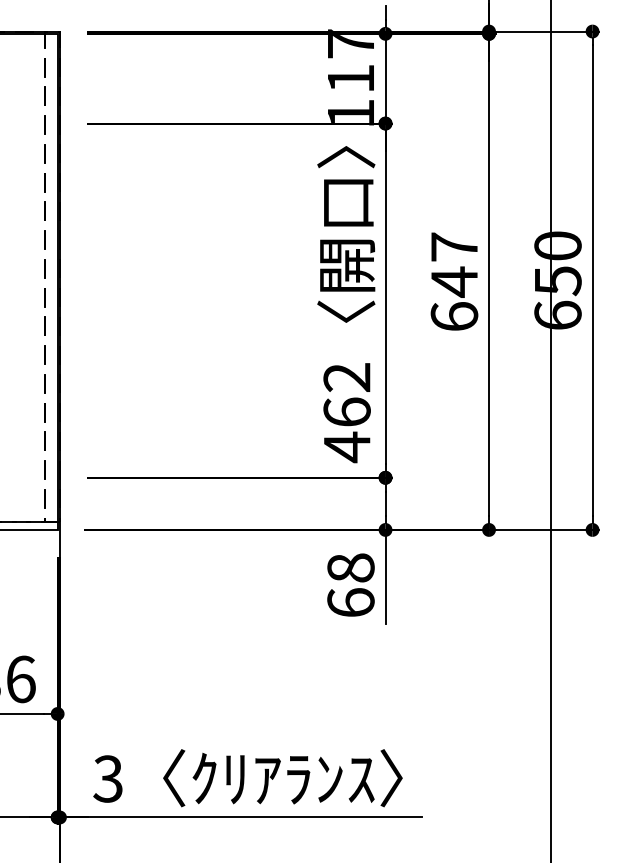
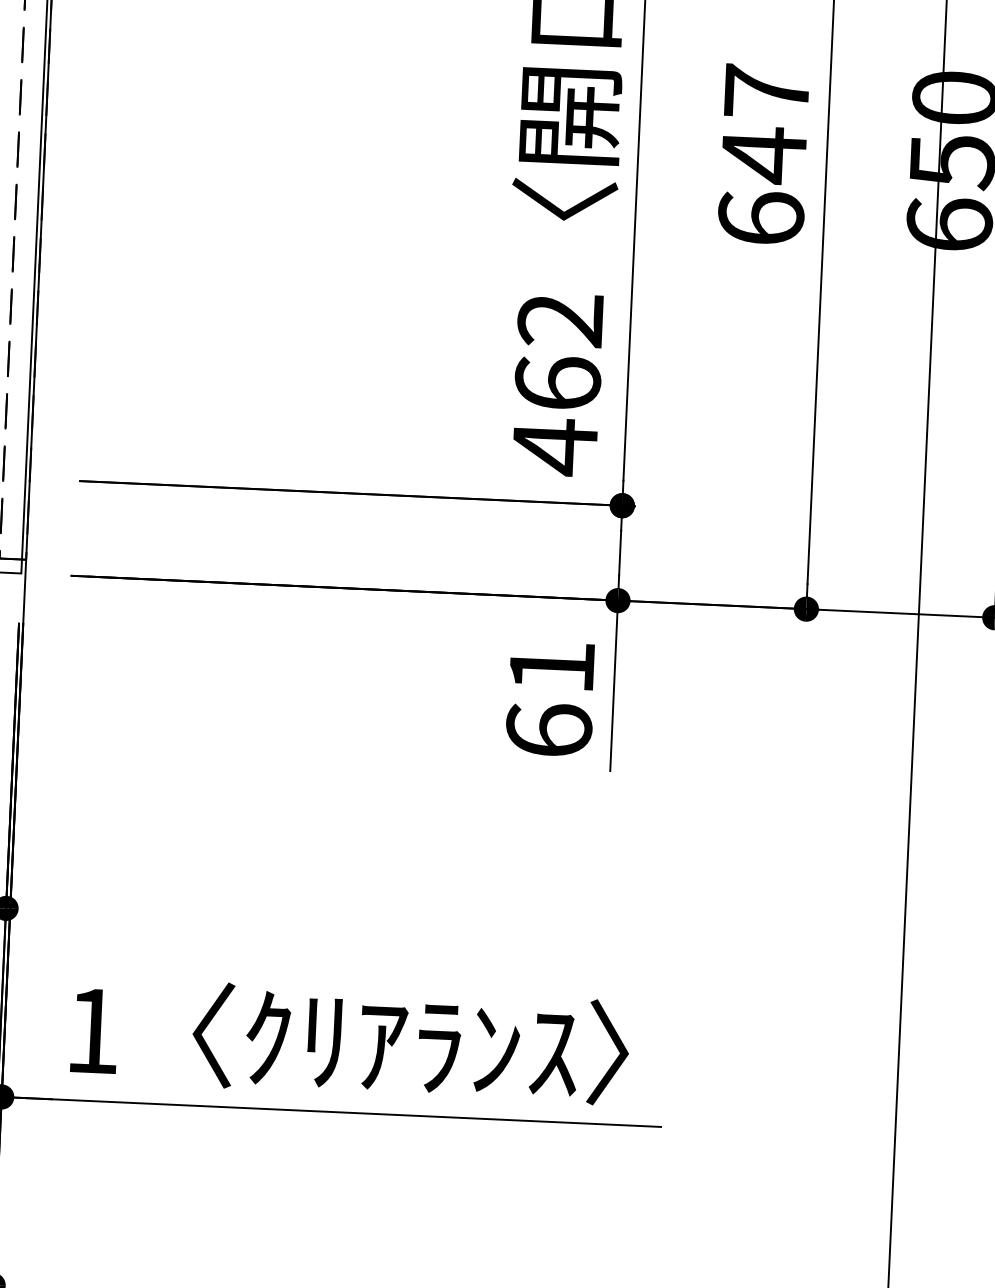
text: (350, 567) -> (551, 666), 68 -> 61
text: (107, 778) -> (91, 1029), 3 -> 1

